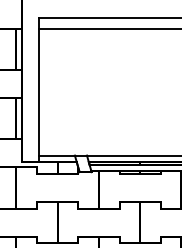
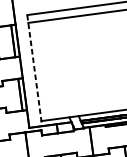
line: (38, 90) -> (34, 70), solid -> dashed

